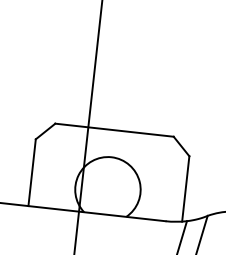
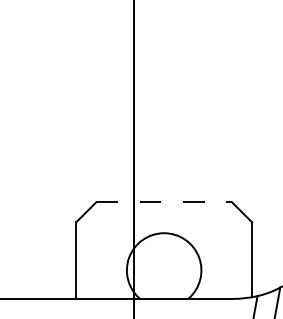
line: (114, 130) -> (164, 202), solid -> dashed

